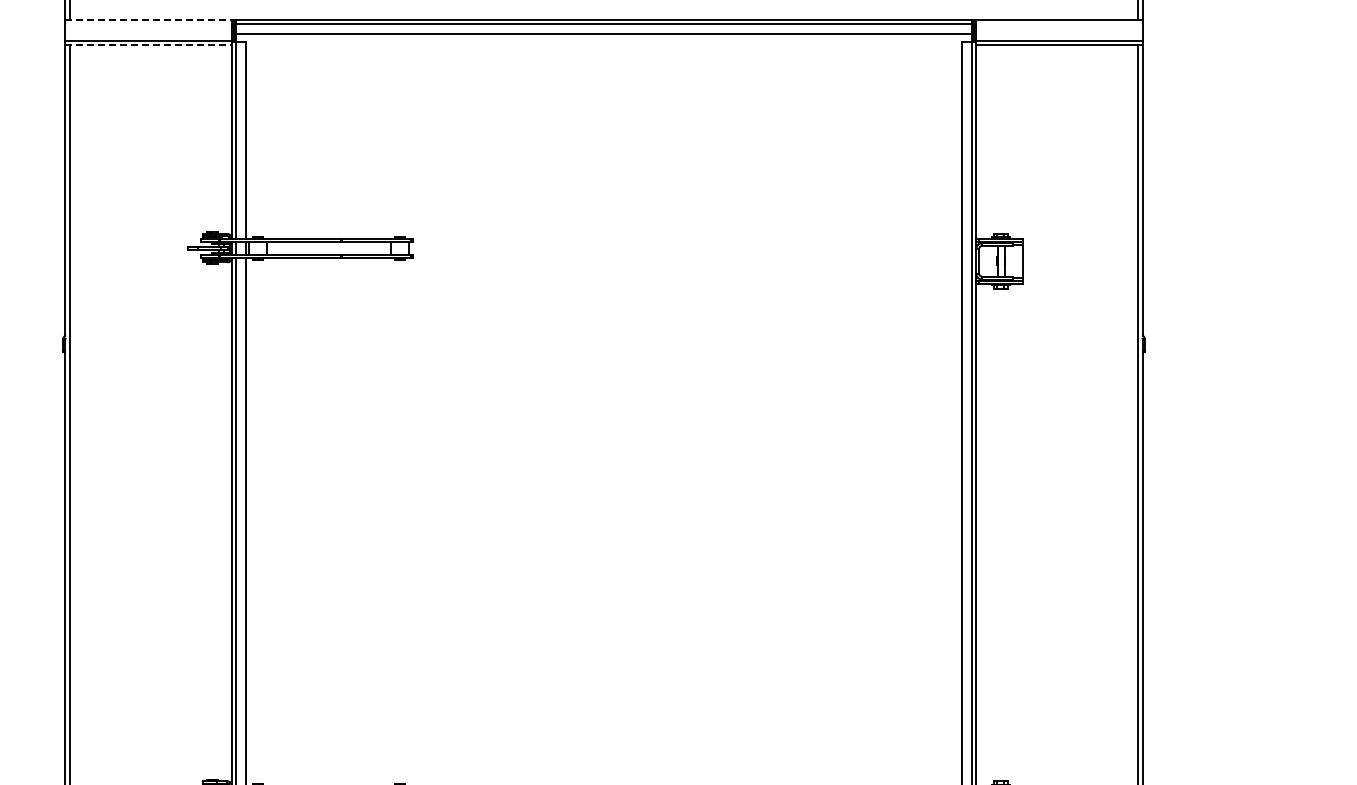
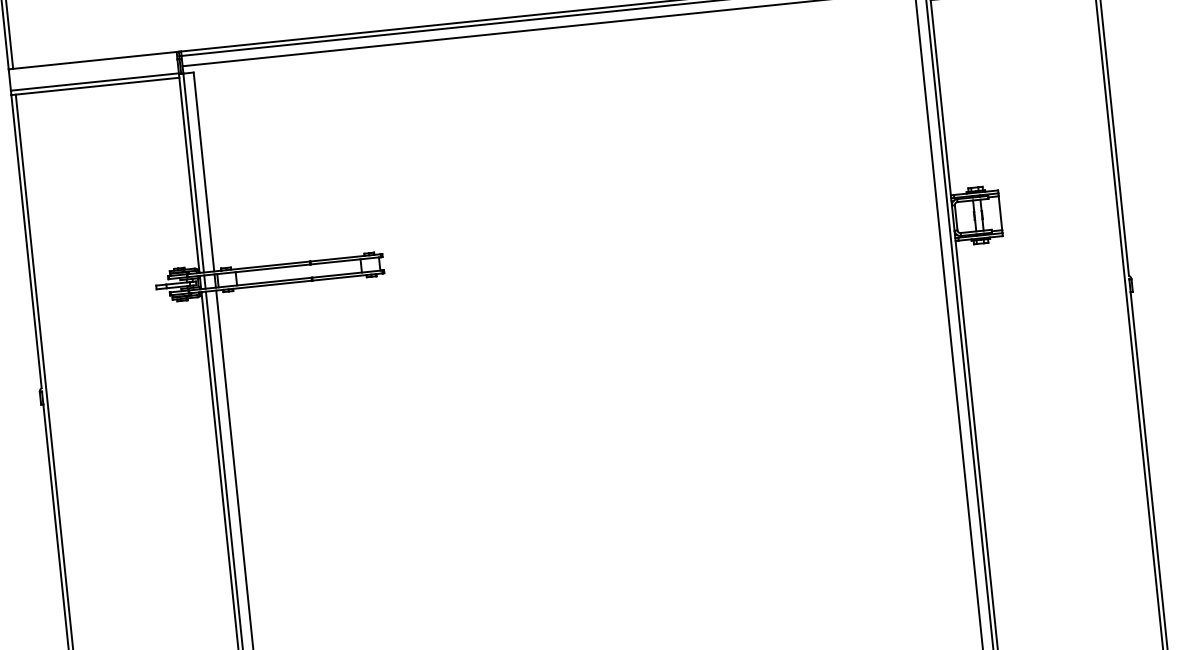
line: (149, 19) -> (93, 60), dashed -> solid
line: (149, 45) -> (96, 86), dashed -> solid

